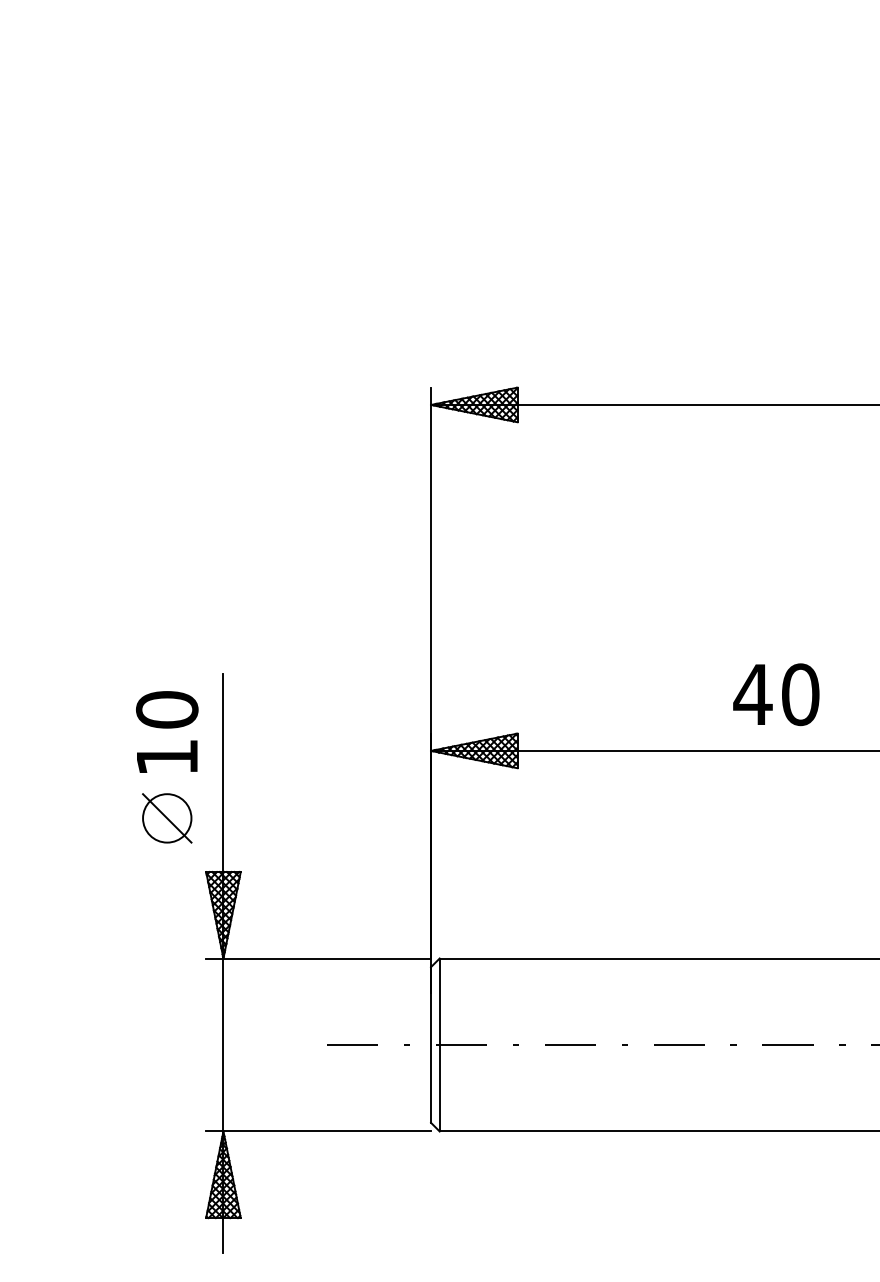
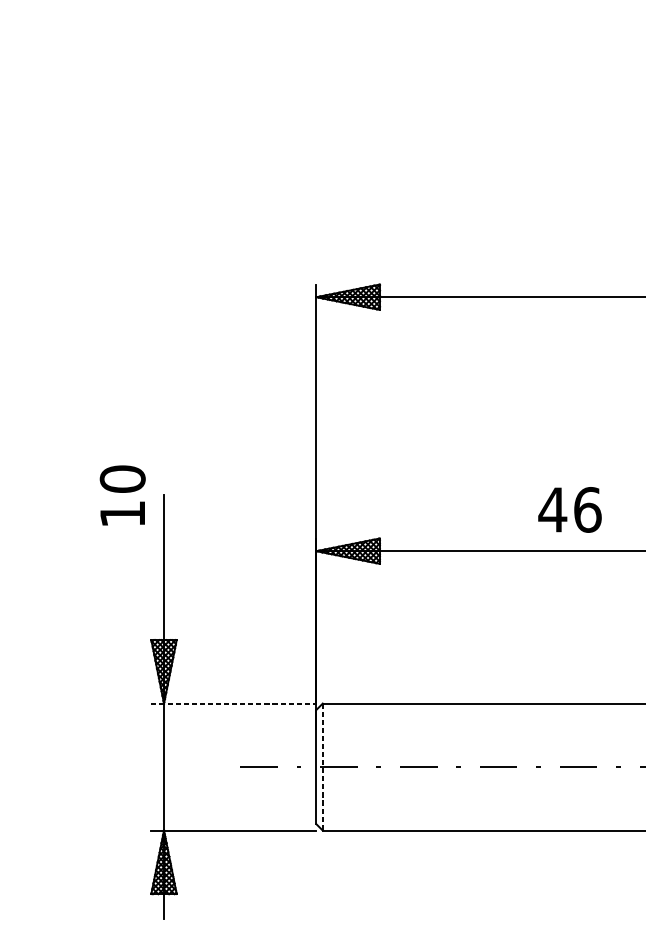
text: (800, 694) -> (587, 509), 40 -> 46
text: (167, 731) -> (122, 495), moved
part: (167, 818) -> (122, 600), removed
line: (319, 958) -> (234, 703), solid -> dashed
line: (439, 1045) -> (322, 767), solid -> dashed

